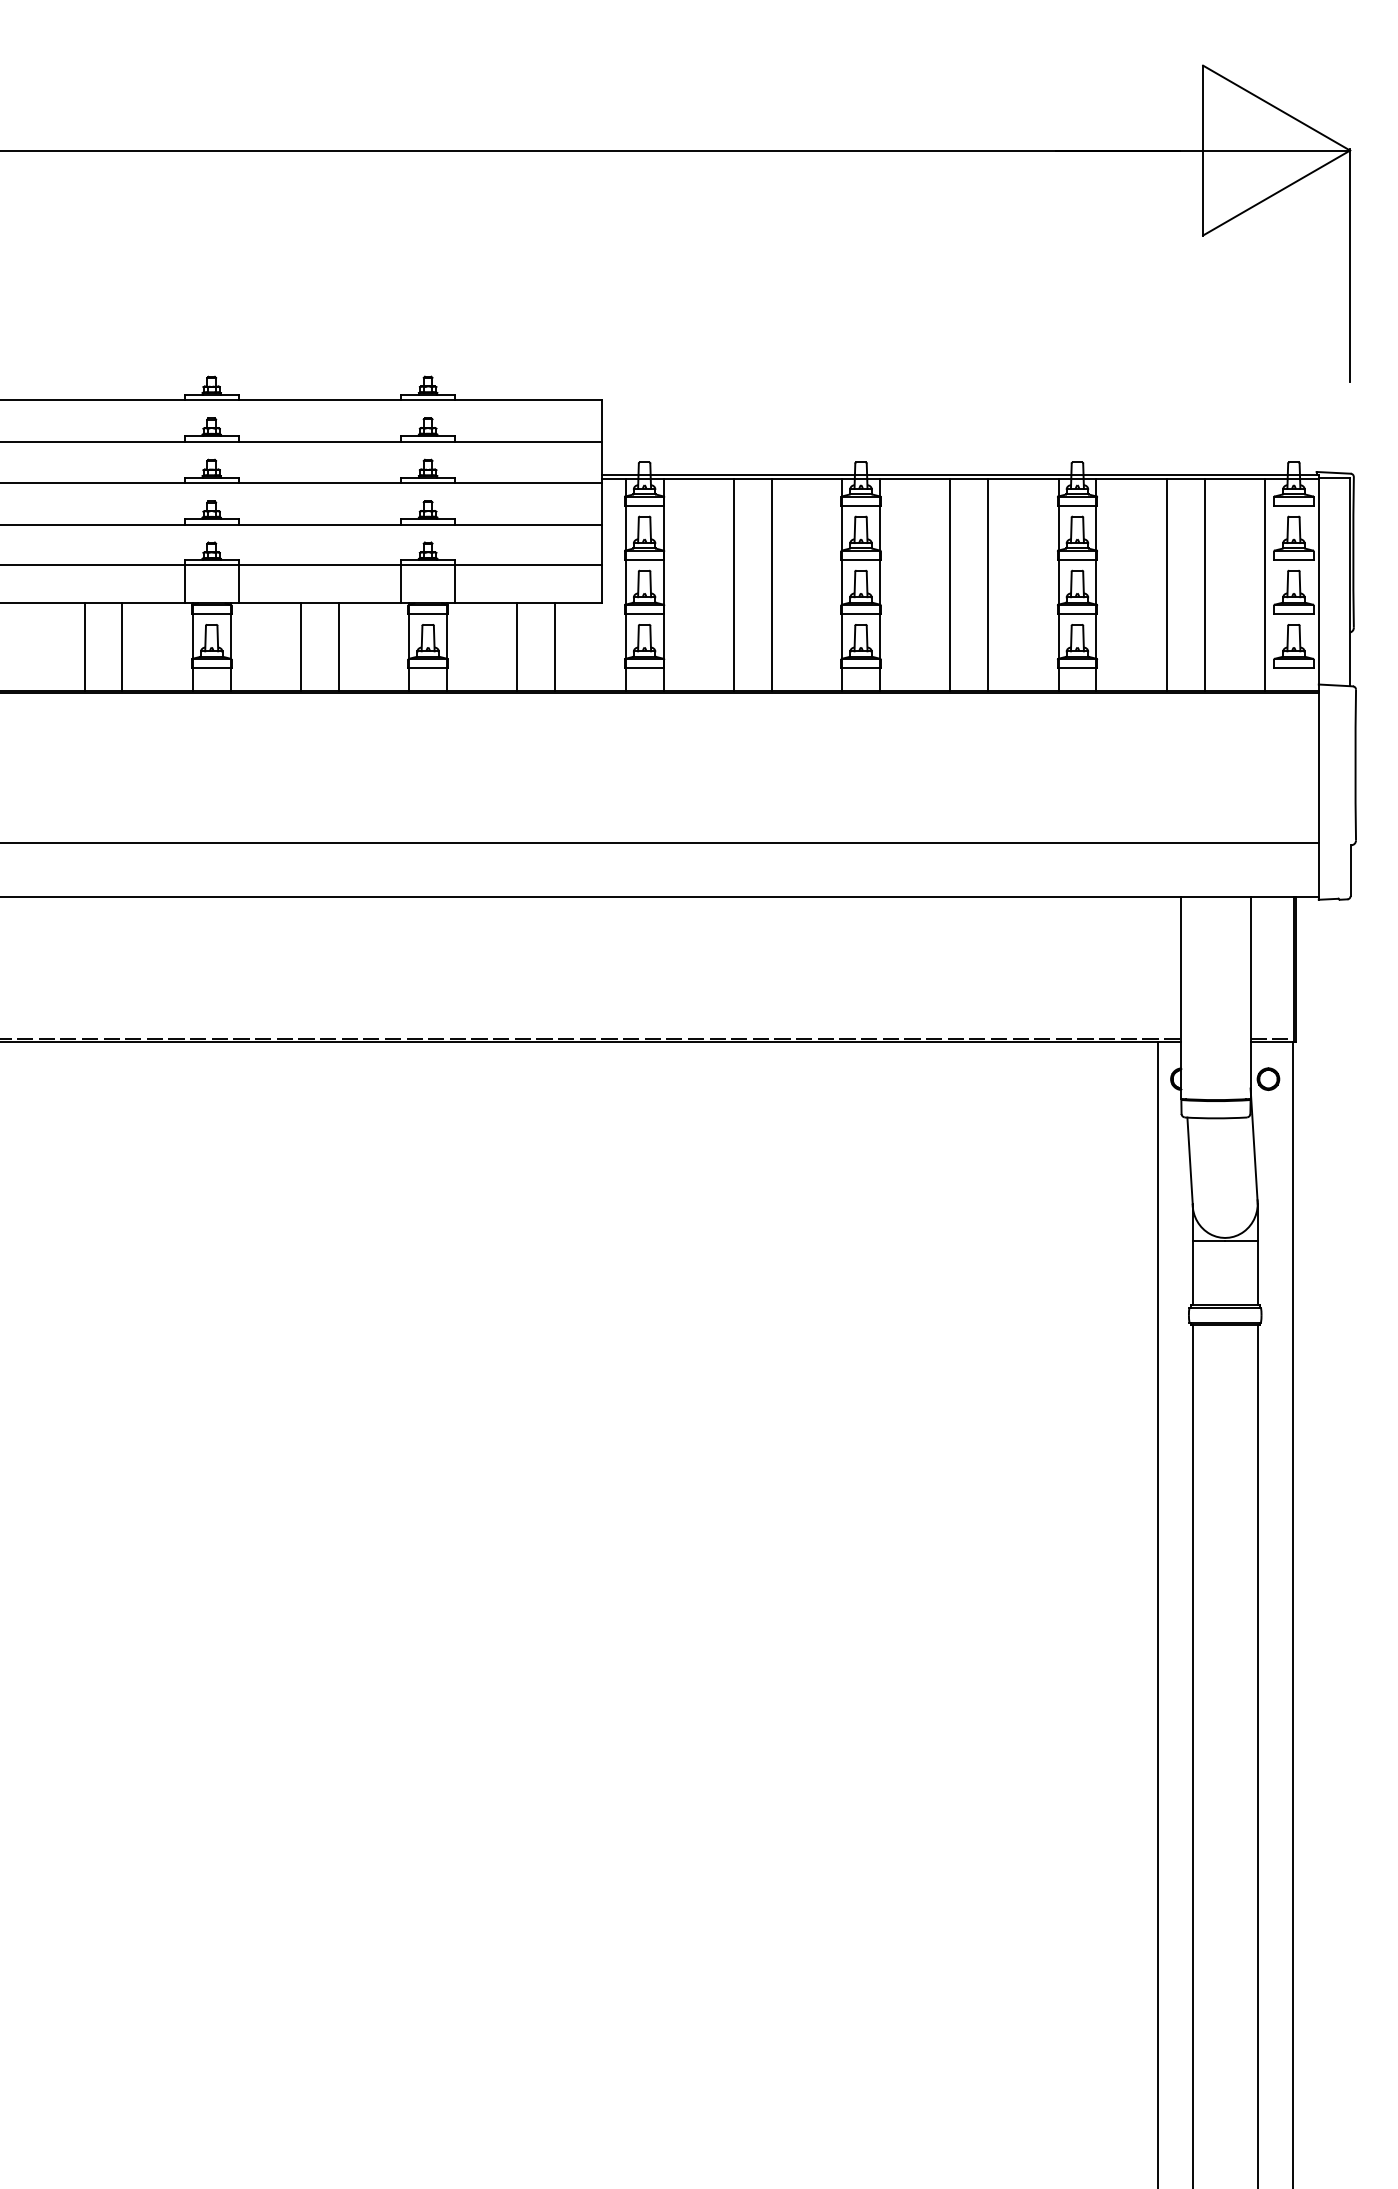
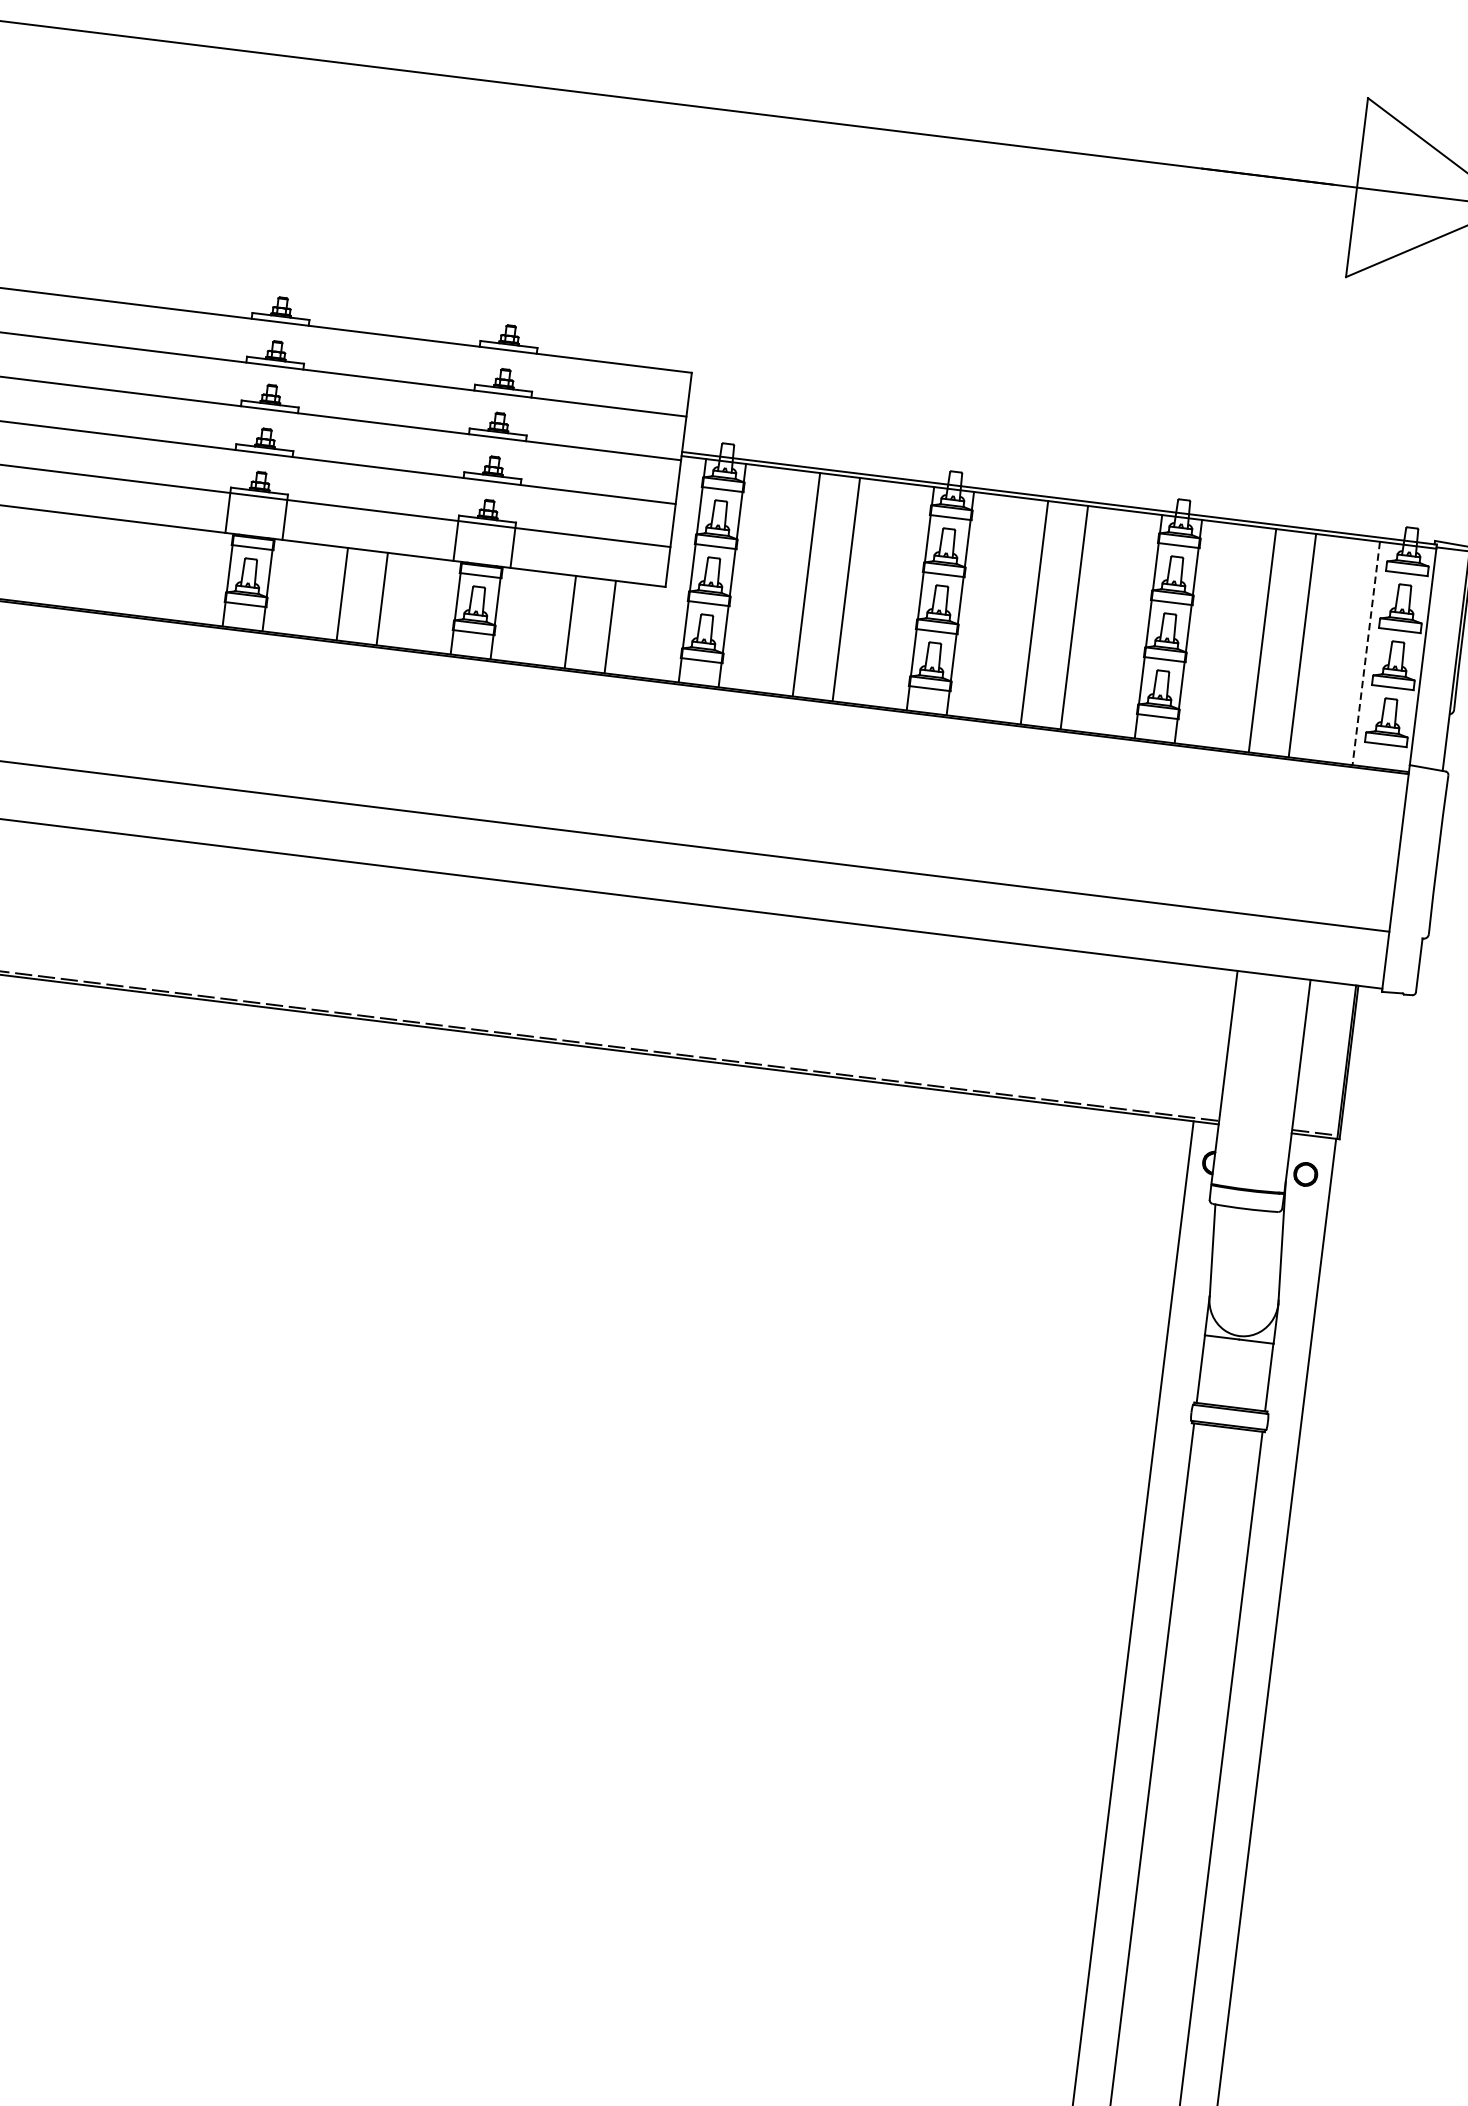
line: (1265, 585) -> (1366, 653), solid -> dashed
line: (84, 647) -> (114, 566), removed
line: (122, 647) -> (154, 571), removed

